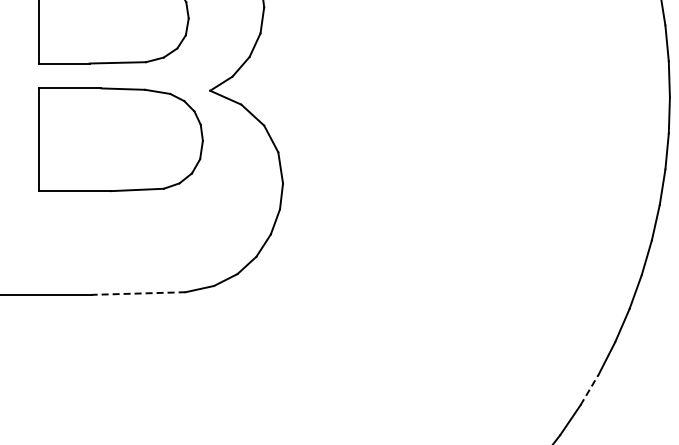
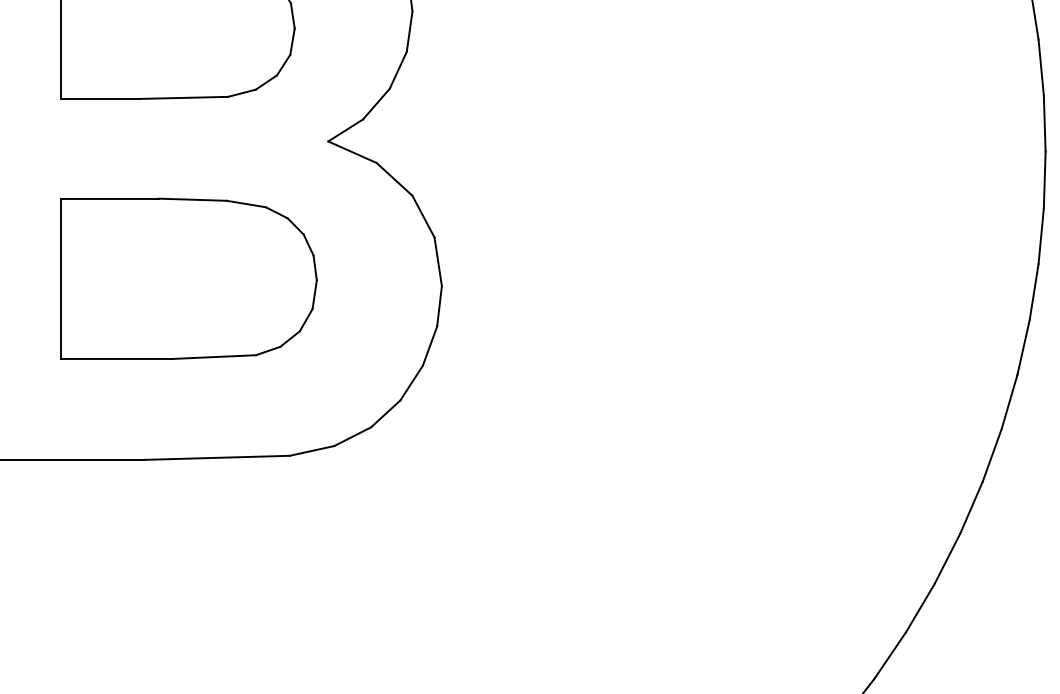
part: (120, 139) -> (188, 278), moved
line: (138, 293) -> (216, 457), dashed -> solid
line: (589, 389) -> (920, 607), dashed -> solid

